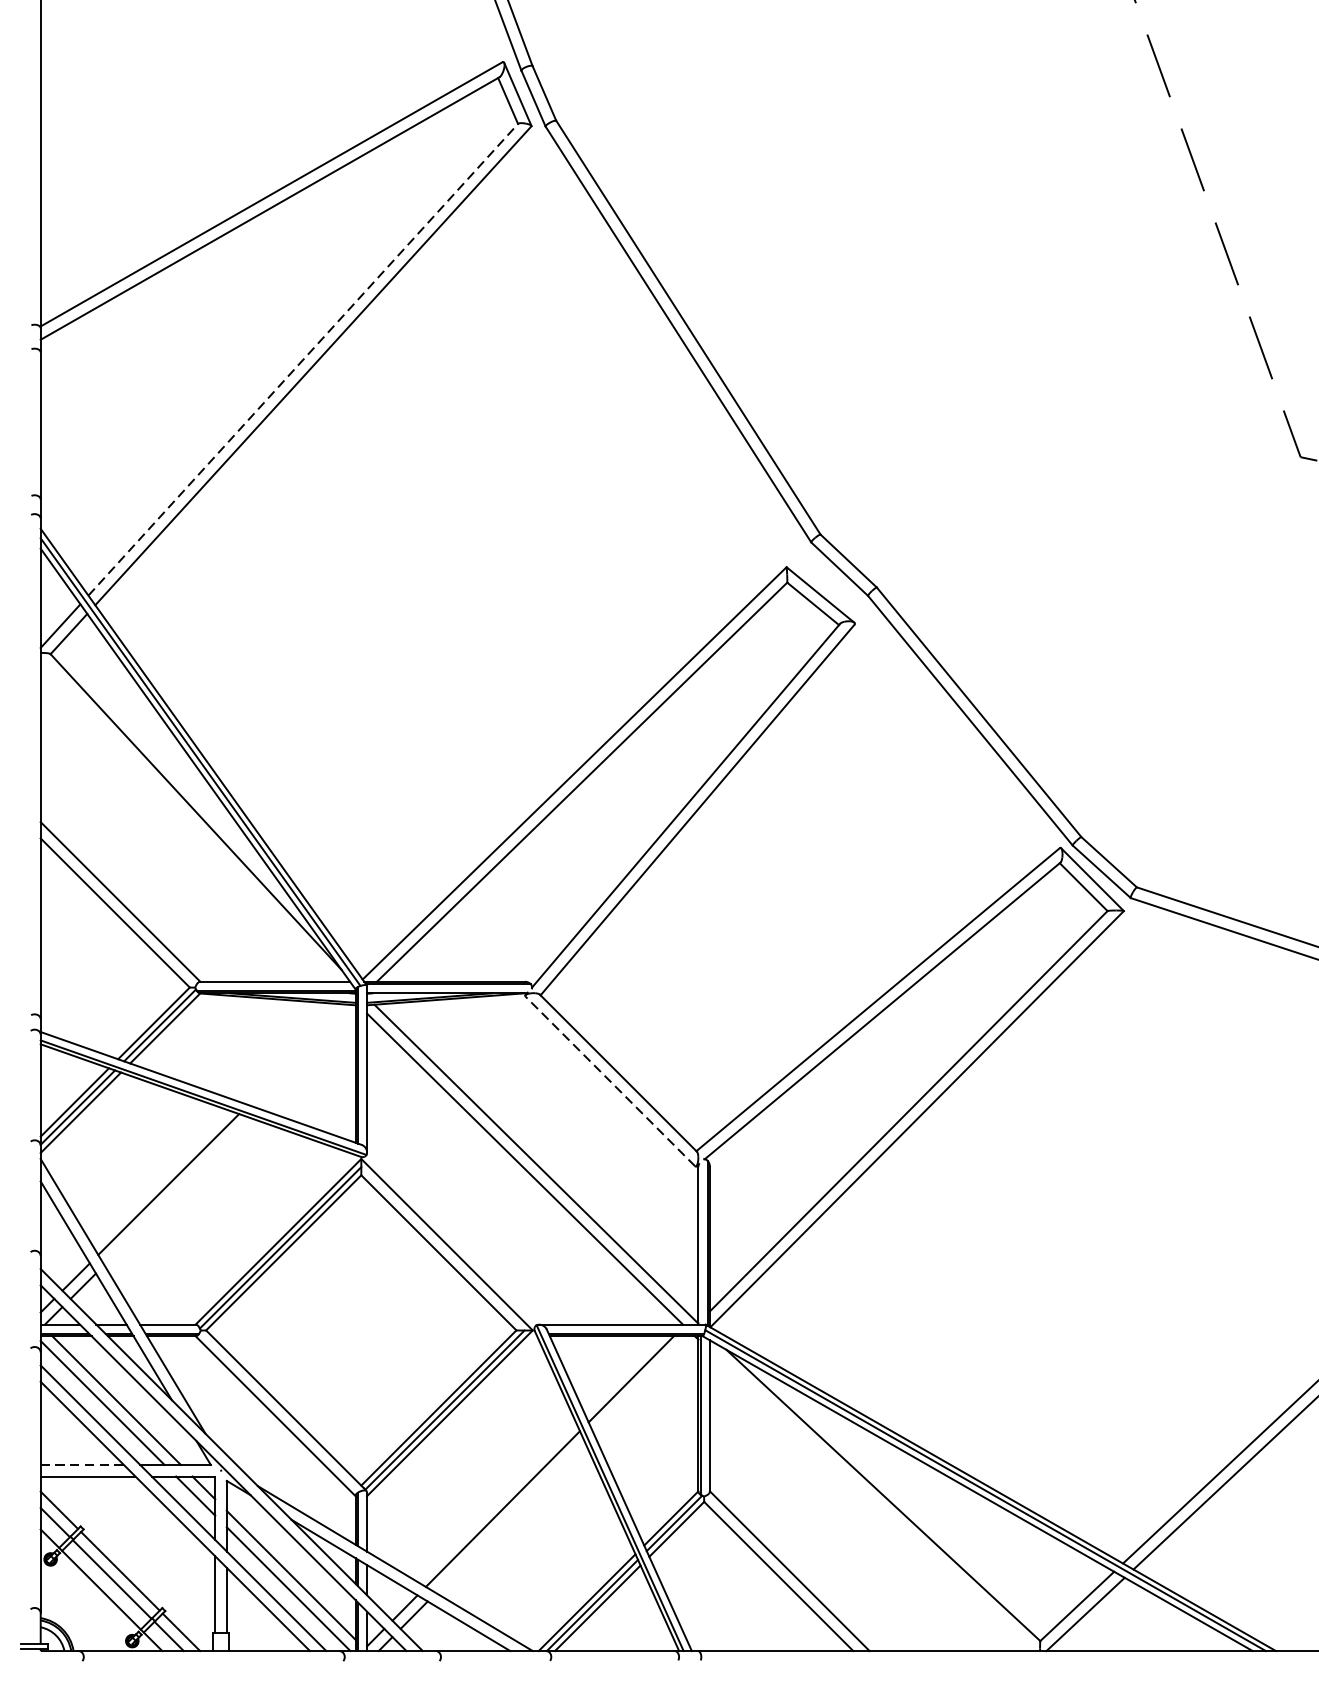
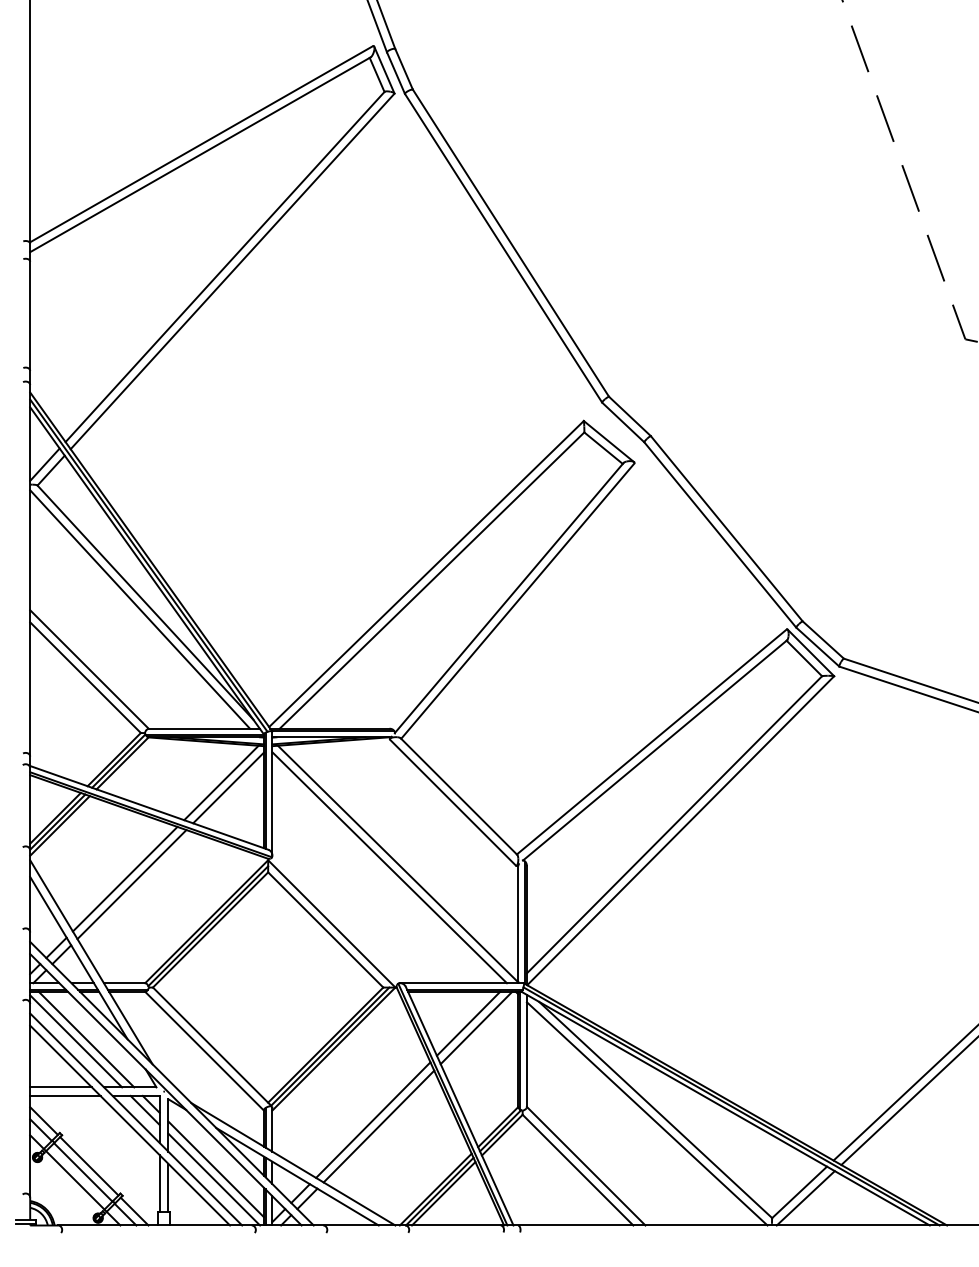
line: (303, 359) -> (225, 266), dashed -> solid
line: (189, 821) -> (140, 609), added
line: (298, 1054) -> (221, 782), added
line: (307, 1060) -> (228, 787), added
line: (611, 1081) -> (453, 802), dashed -> solid
line: (177, 1191) -> (131, 884), added
line: (641, 1384) -> (476, 1027), added
line: (82, 1465) -> (61, 1087), dashed -> solid
line: (871, 1500) -> (646, 1113), added
line: (509, 1517) -> (378, 1126), added

